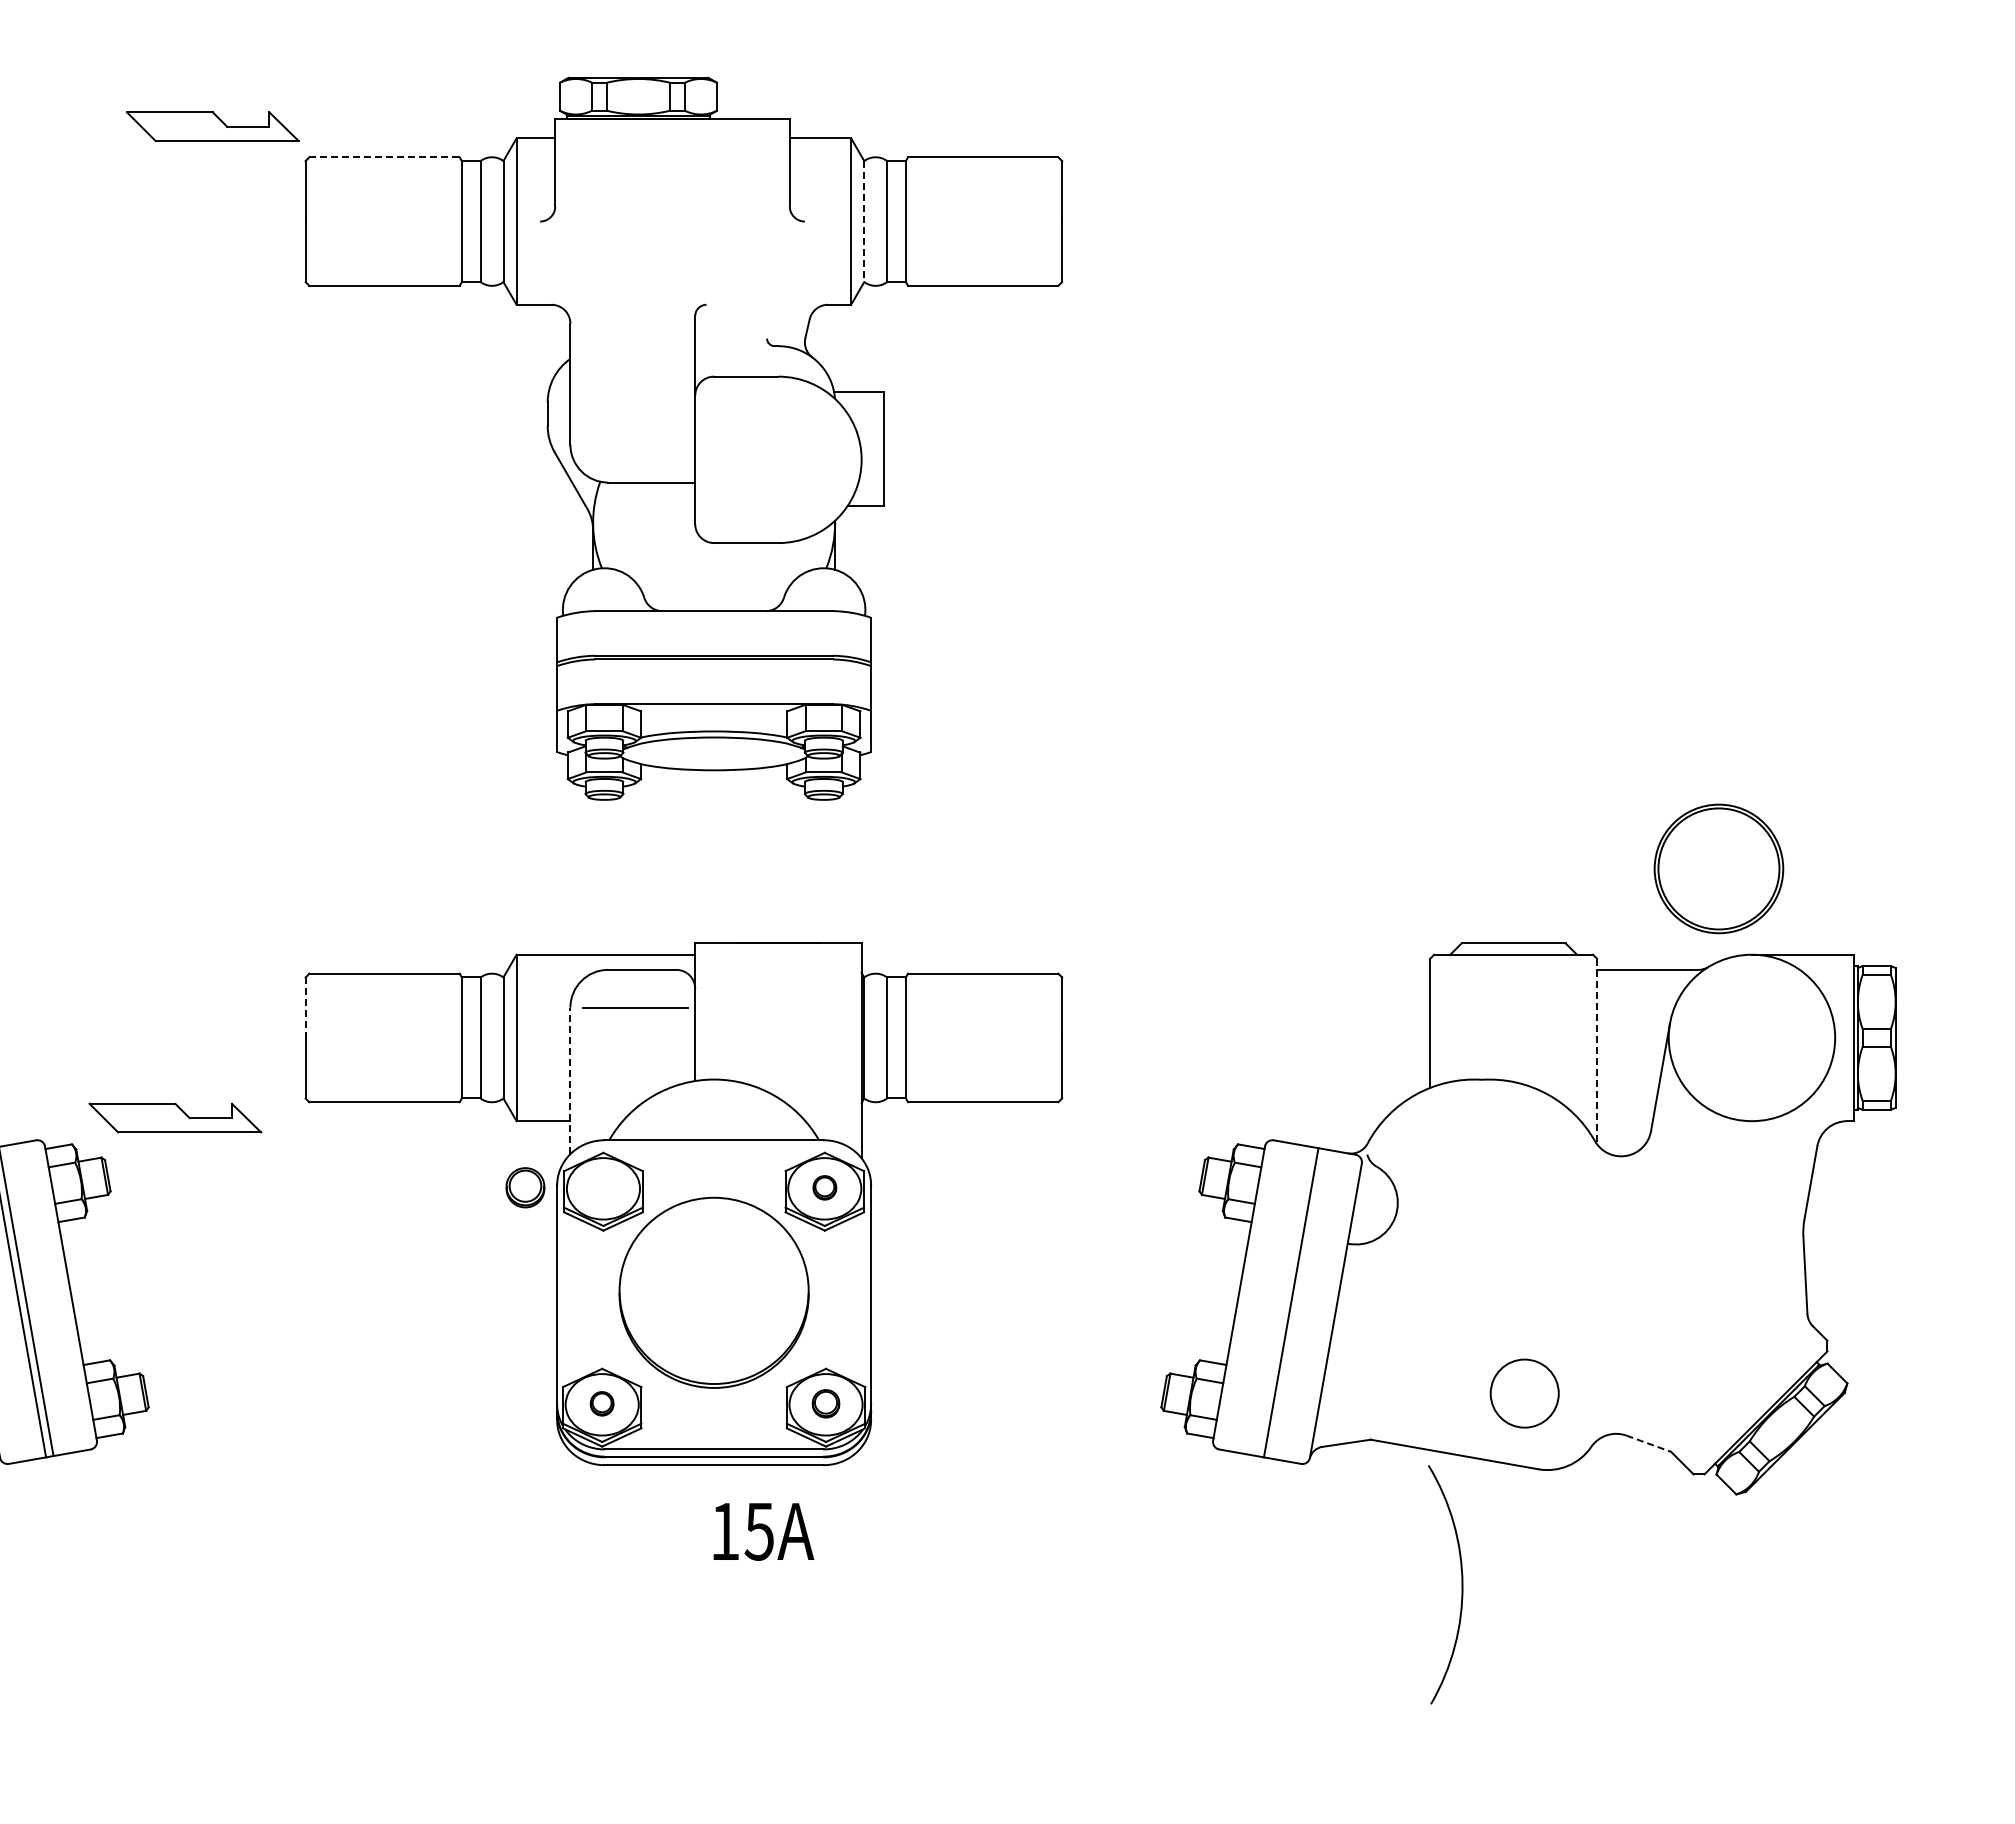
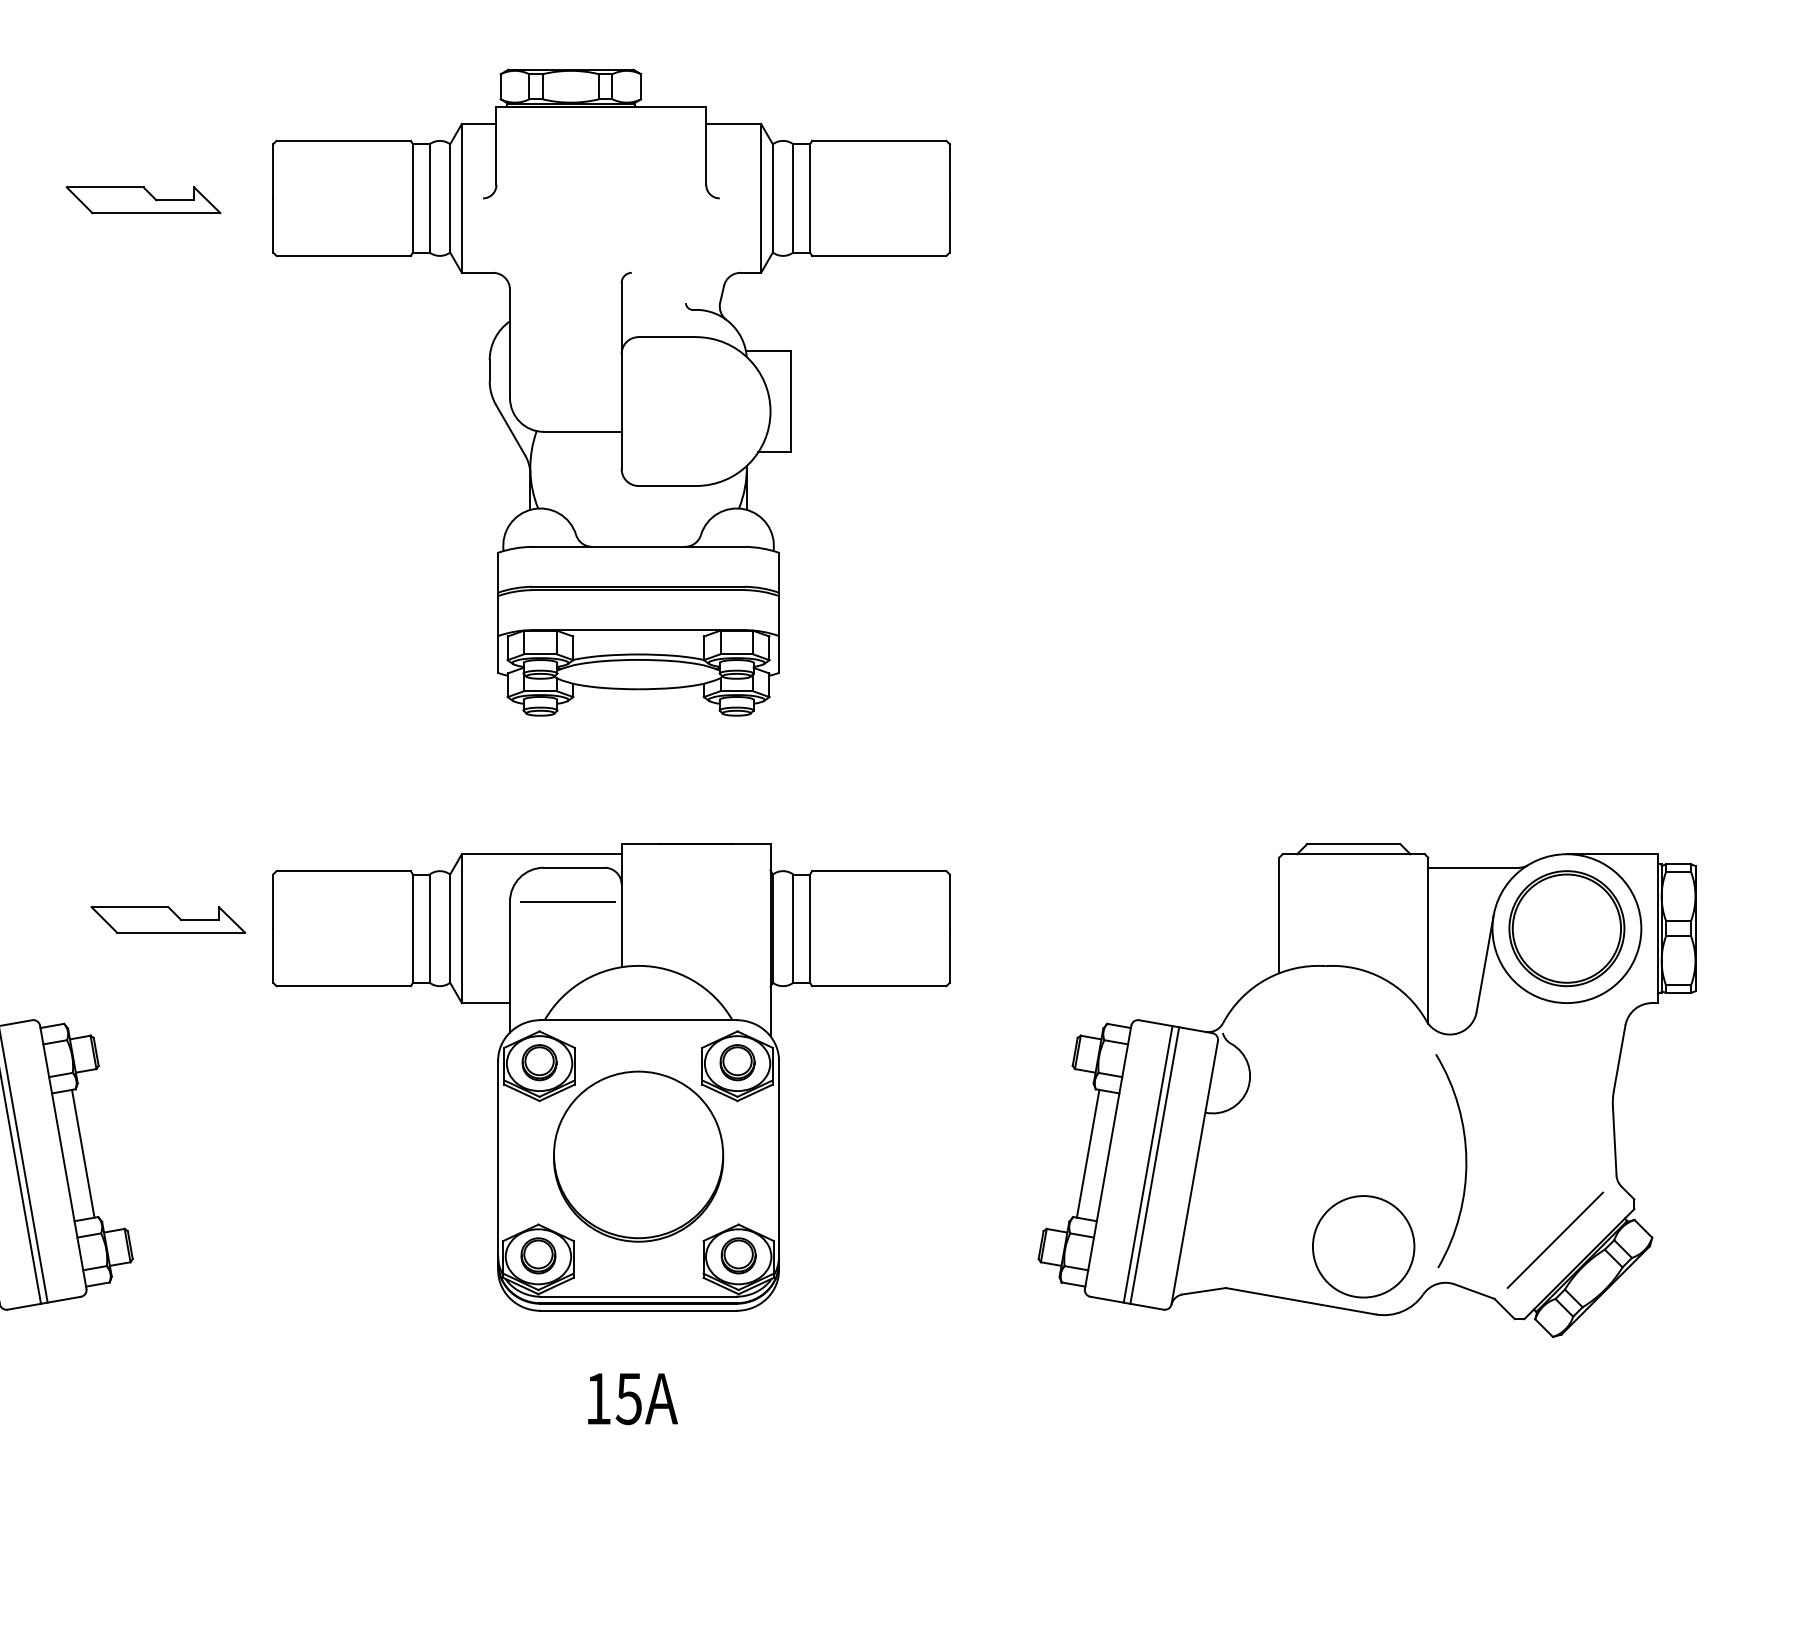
part: (212, 126) -> (143, 200), moved
line: (385, 157) -> (344, 141), dashed -> solid
line: (864, 221) -> (773, 198), dashed -> solid
part: (1718, 868) -> (1566, 928), moved
line: (305, 1008) -> (273, 902), dashed -> solid
line: (1596, 1051) -> (1427, 940), dashed -> solid
line: (570, 1080) -> (510, 966), dashed -> solid
part: (175, 1117) -> (168, 919), moved
part: (525, 1187) -> (539, 1062), moved
part: (824, 1187) -> (737, 1062), size x1.67
line: (92, 1289) -> (82, 1153), added
line: (1216, 1289) -> (1087, 1153), added
line: (1283, 1300) -> (1147, 1163), added
line: (1738, 1386) -> (1554, 1240), added
circle: (1524, 1393) -> (1363, 1246), size x1.67
part: (601, 1403) -> (537, 1255), size x1.67
part: (825, 1403) -> (738, 1255), size x1.43
line: (1648, 1443) -> (1474, 1291), dashed -> solid
text: (763, 1531) -> (632, 1398), moved
arc: (1461, 1584) -> (1465, 1160), moved

